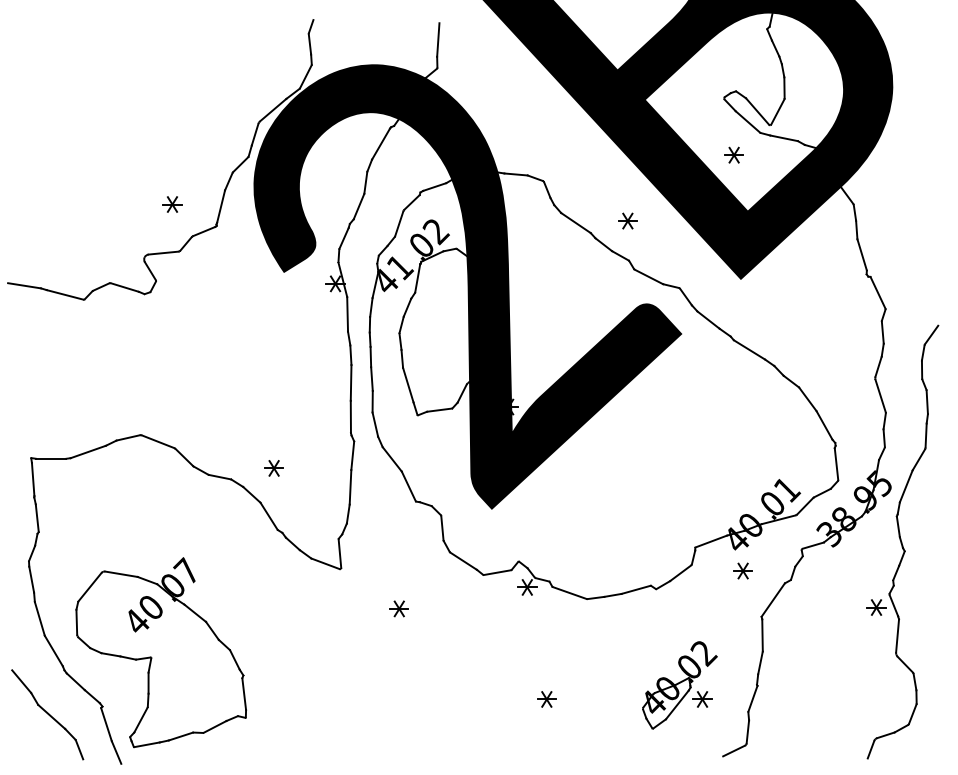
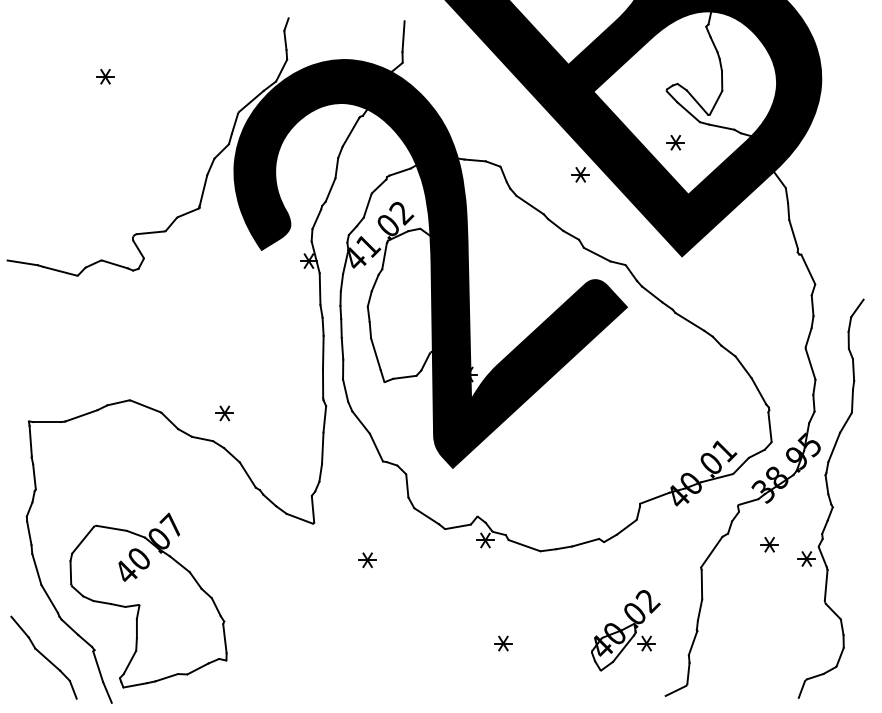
part: (172, 204) -> (105, 76), moved
part: (627, 220) -> (580, 174), moved
part: (273, 468) -> (224, 413), moved
part: (742, 570) -> (769, 544), moved

